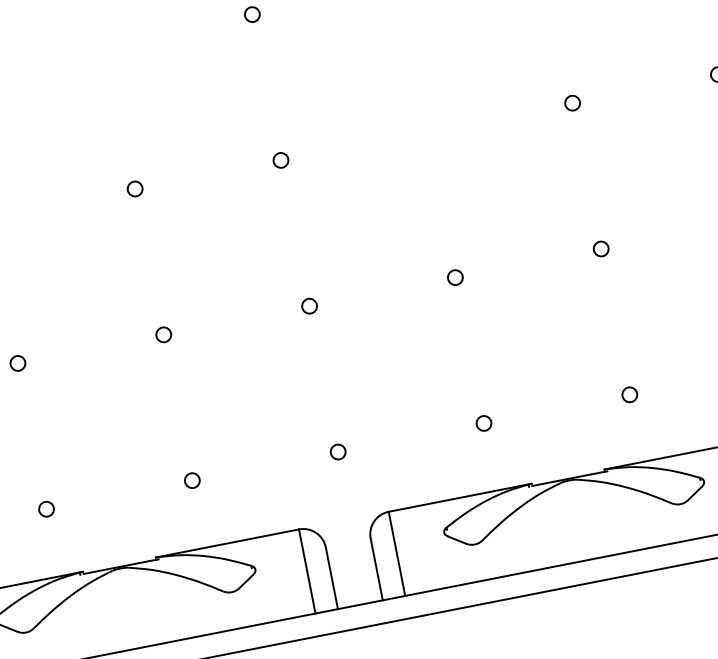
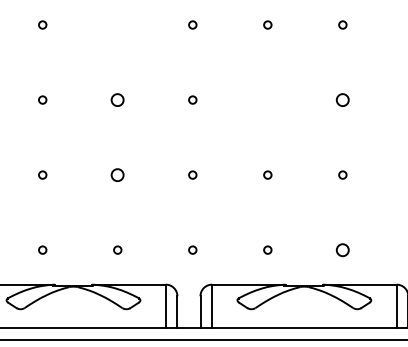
circle: (571, 102) -> (342, 99), size x1.6
circle: (134, 188) -> (117, 99), size x1.6
circle: (163, 333) -> (117, 174), size x1.6
circle: (628, 393) -> (342, 249), size x1.6

